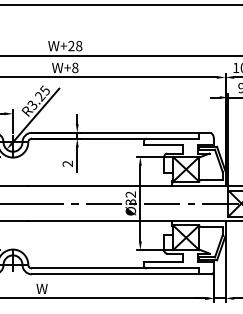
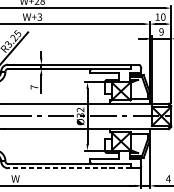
text: (75, 67) -> (40, 16), W+8 -> W+3
text: (67, 163) -> (34, 87), 2 -> 7
line: (115, 274) -> (69, 168), solid -> dashed

